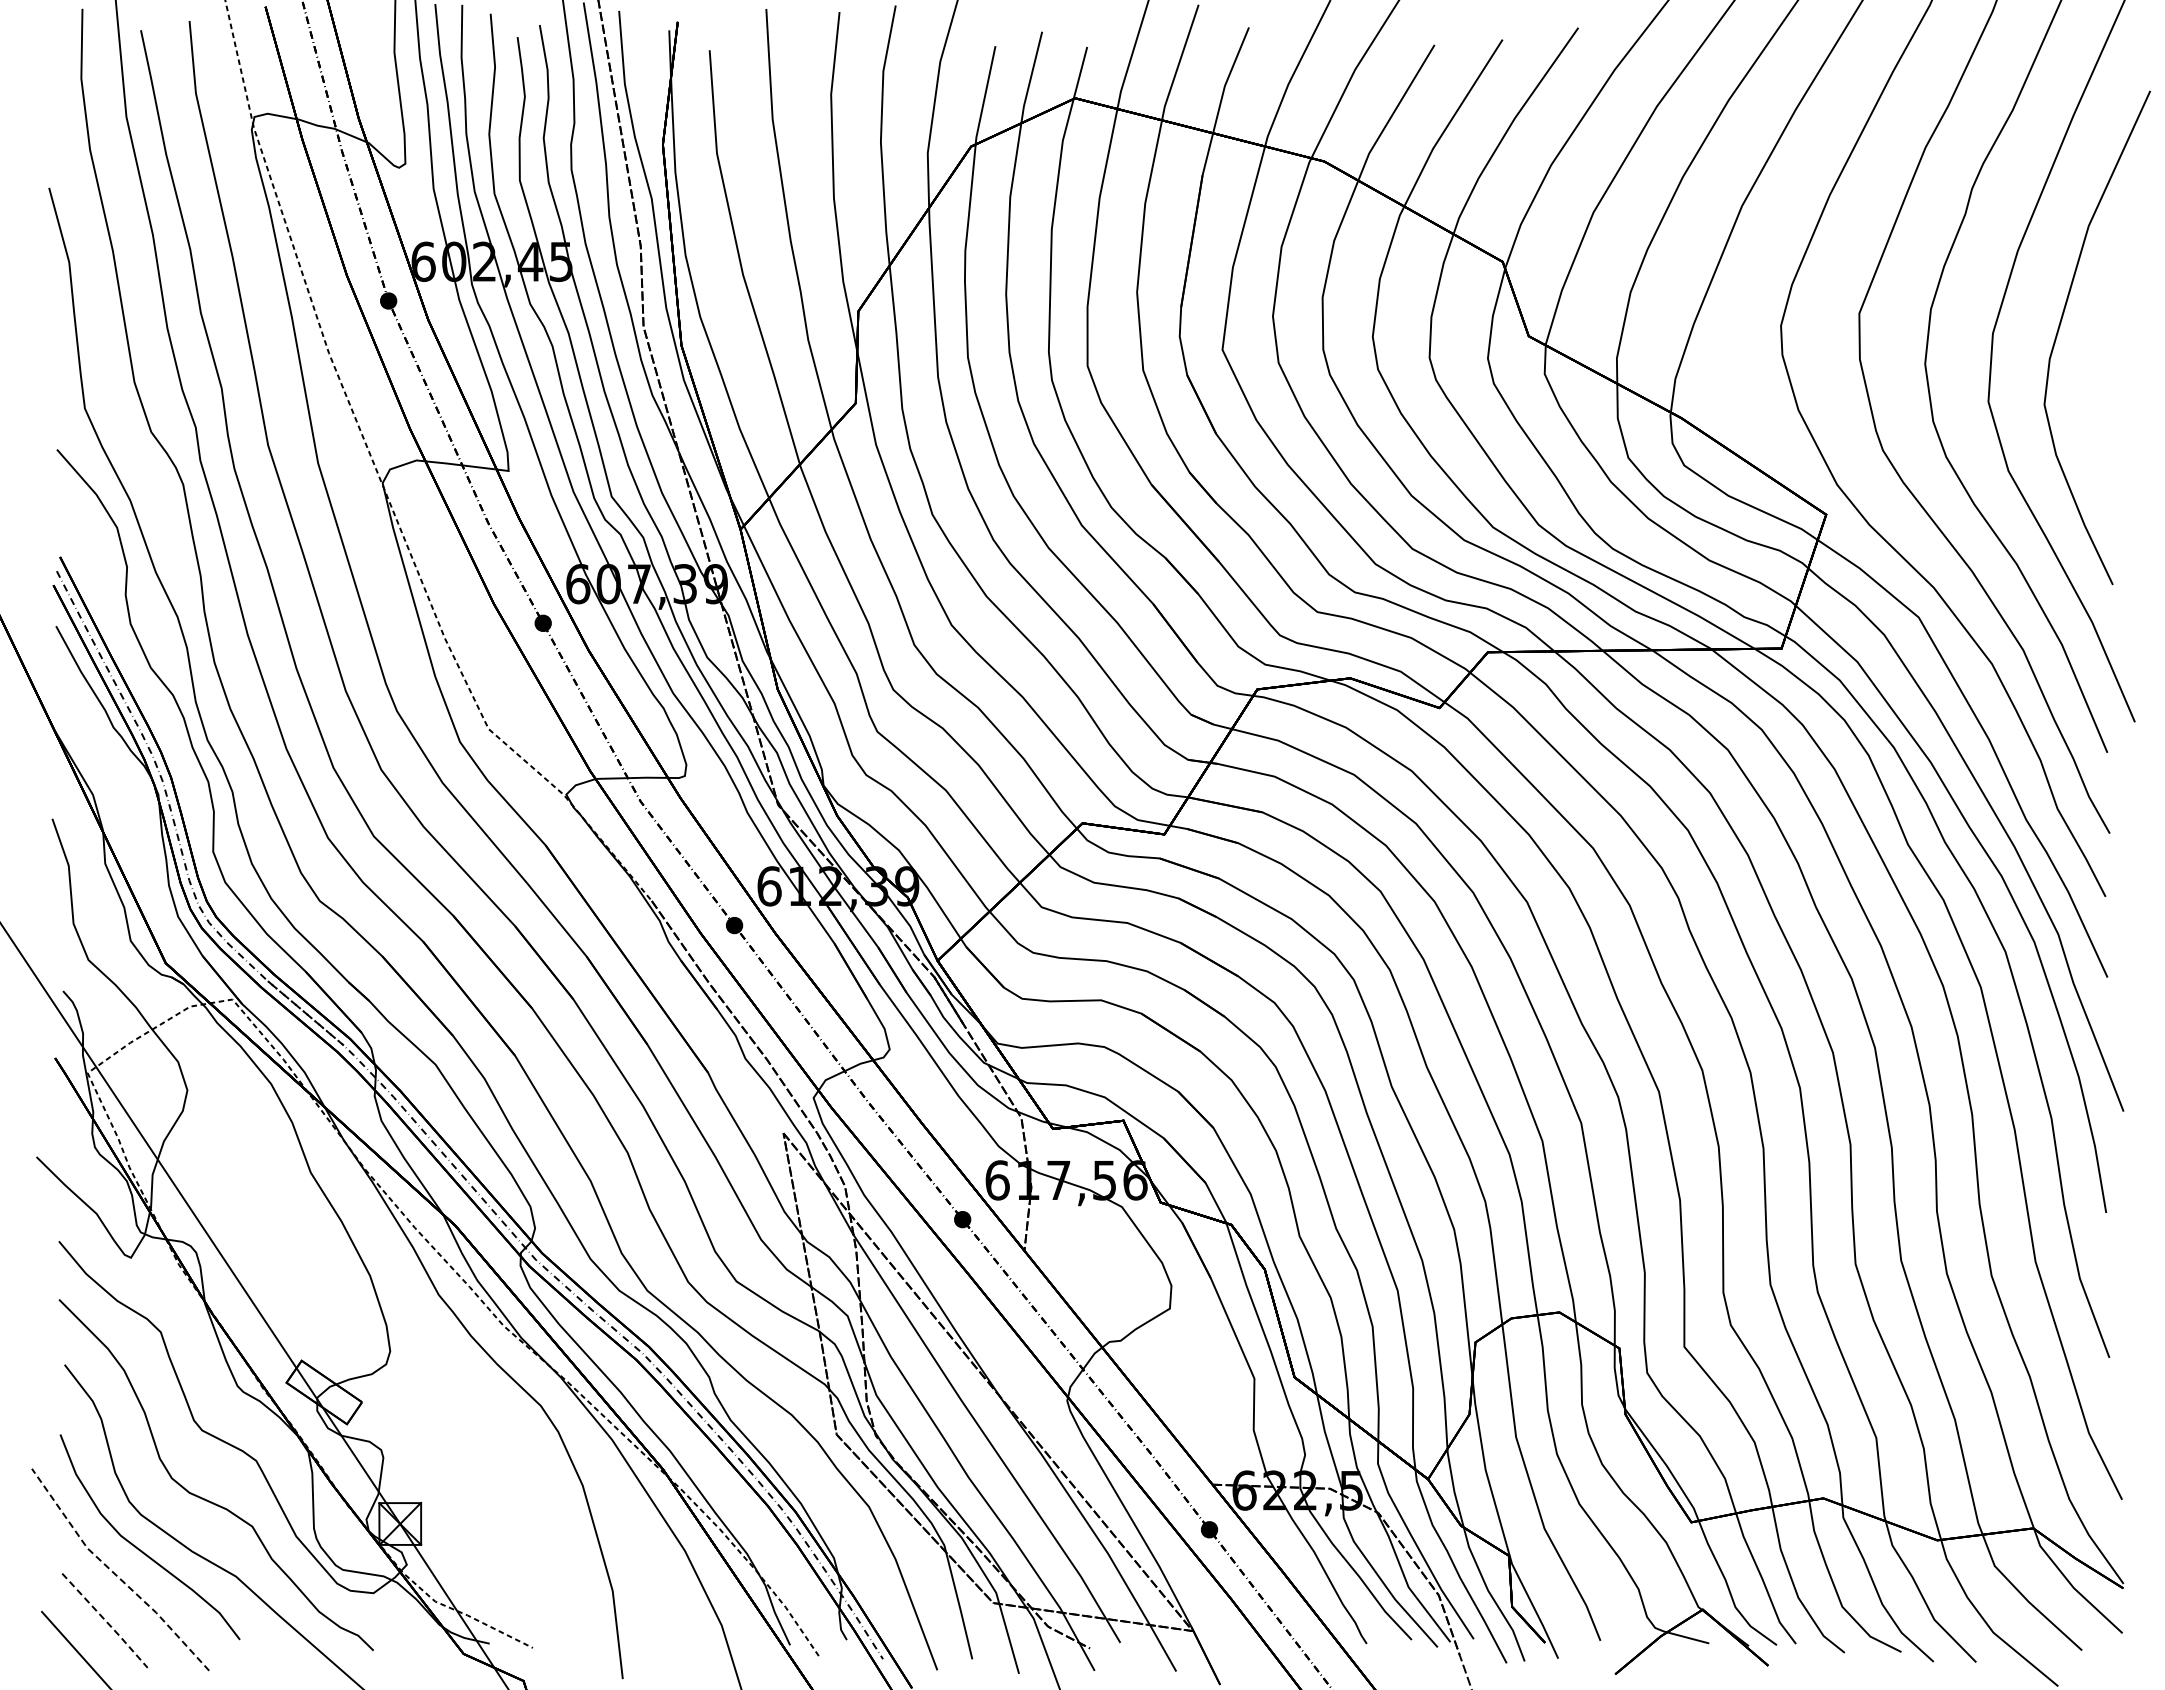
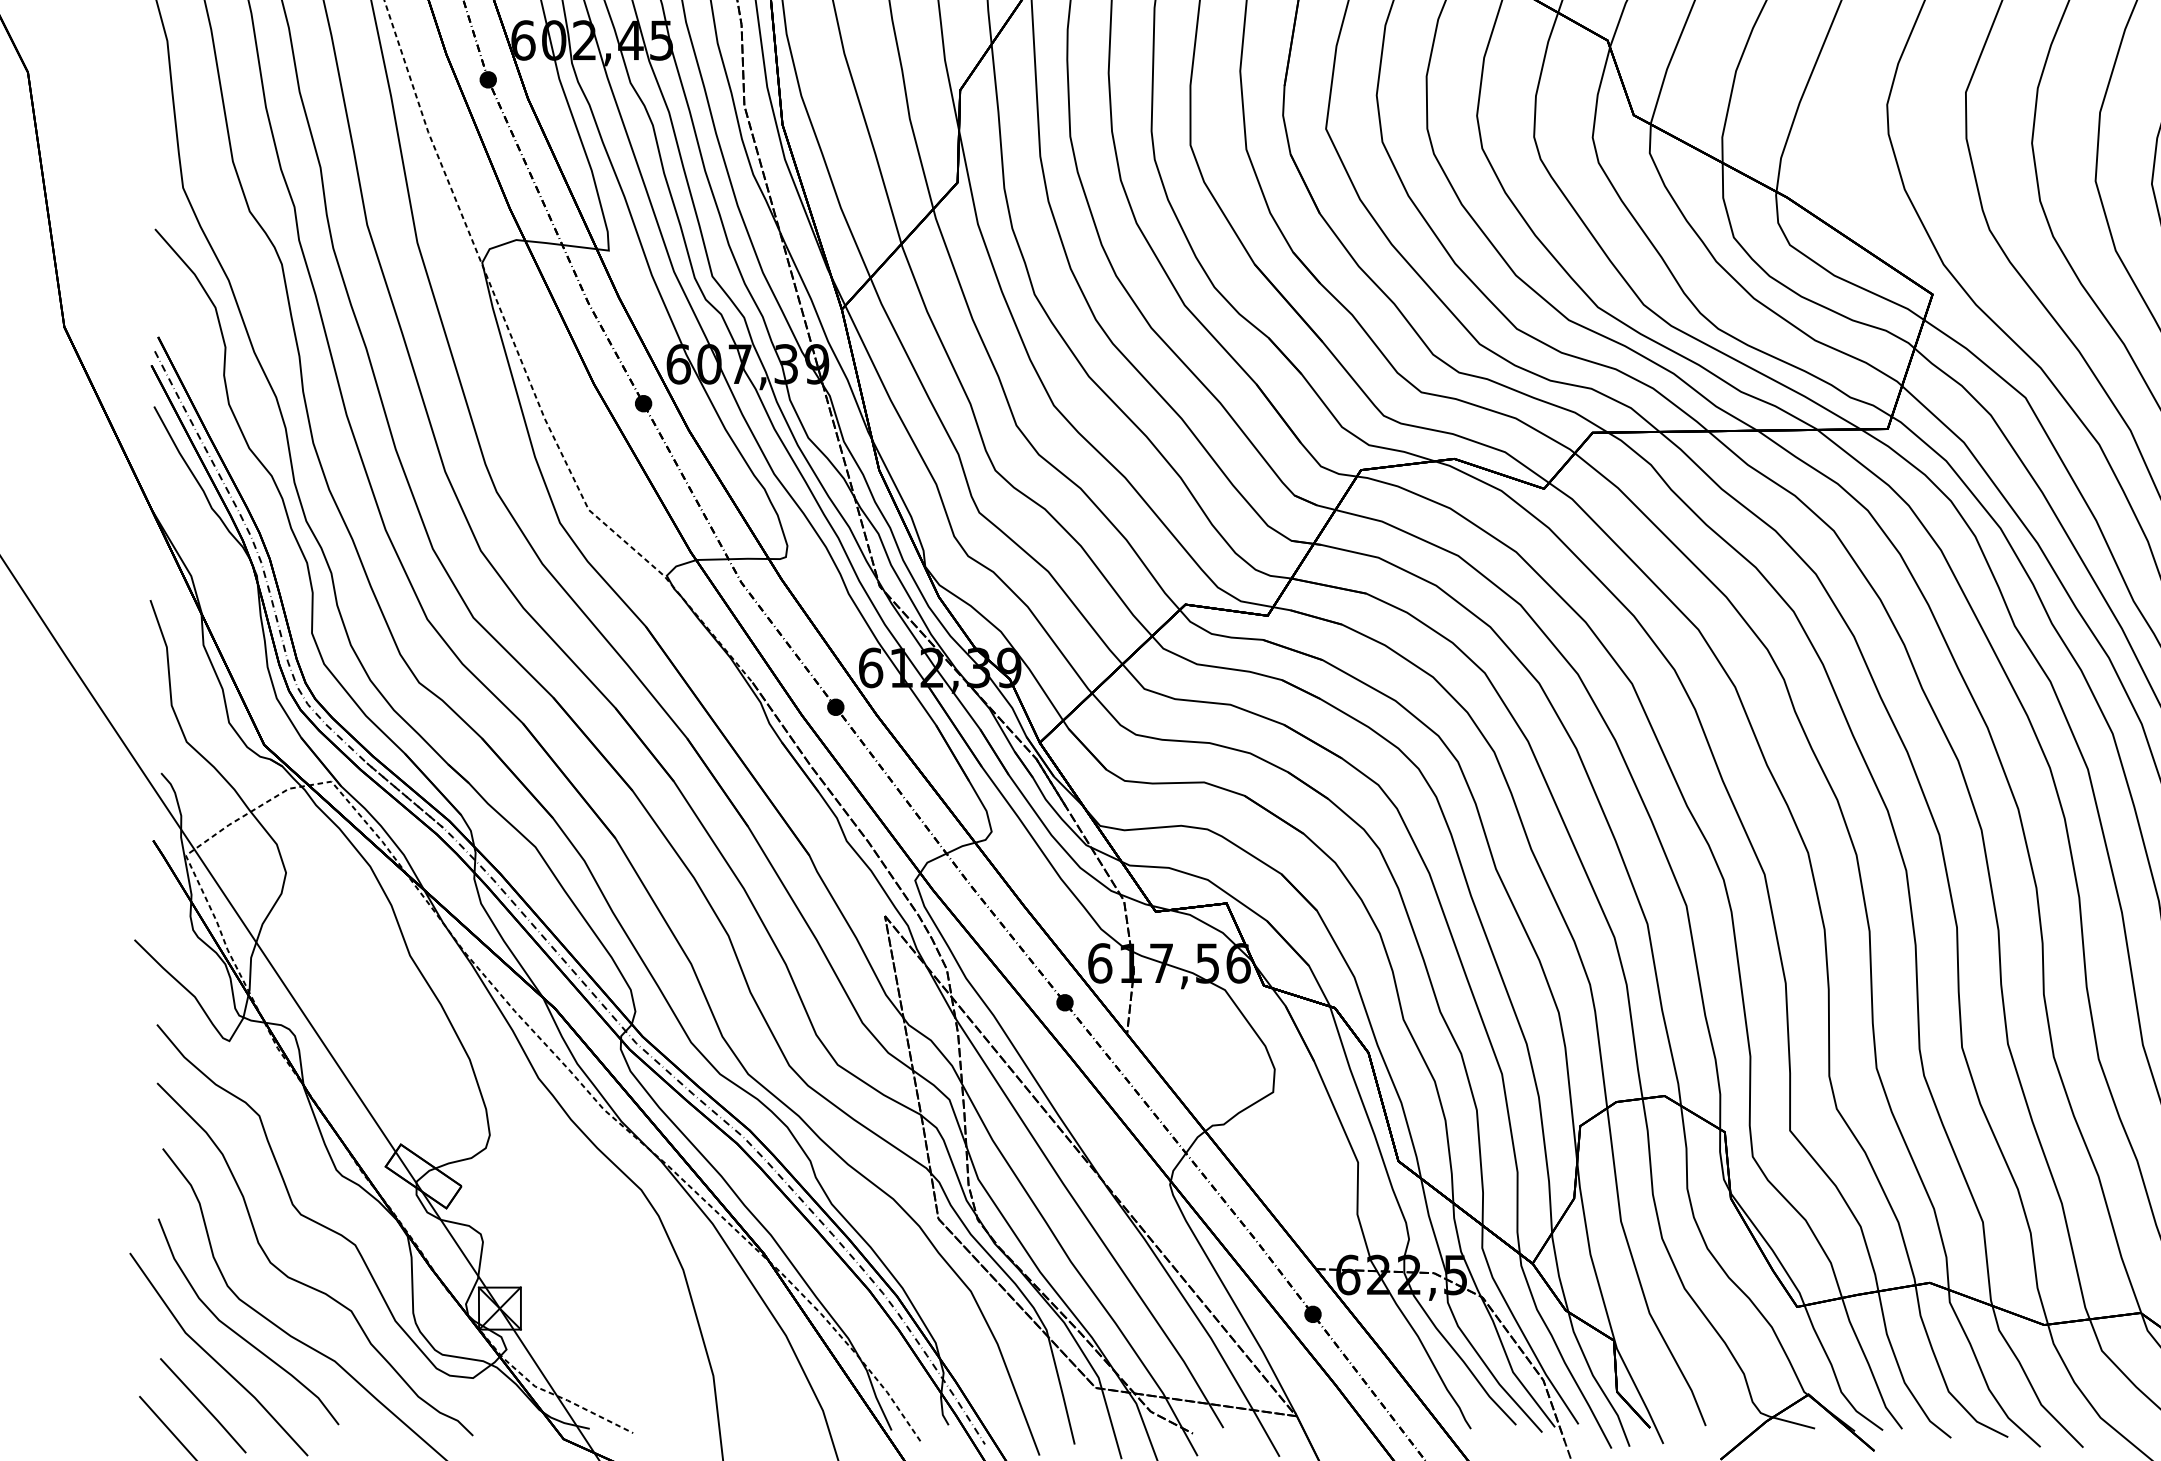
line: (114, 1574) -> (212, 1359), dashed -> solid
line: (105, 1621) -> (203, 1406), dashed -> solid

